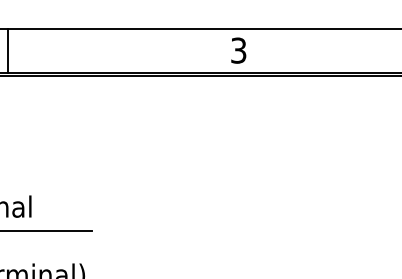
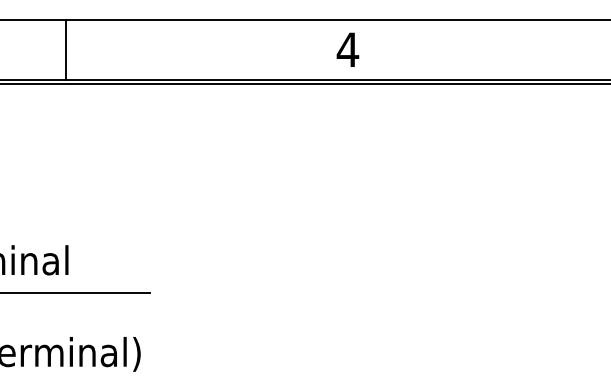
text: (238, 50) -> (347, 49), 3 -> 4
line: (8, 51) -> (66, 50), moved

